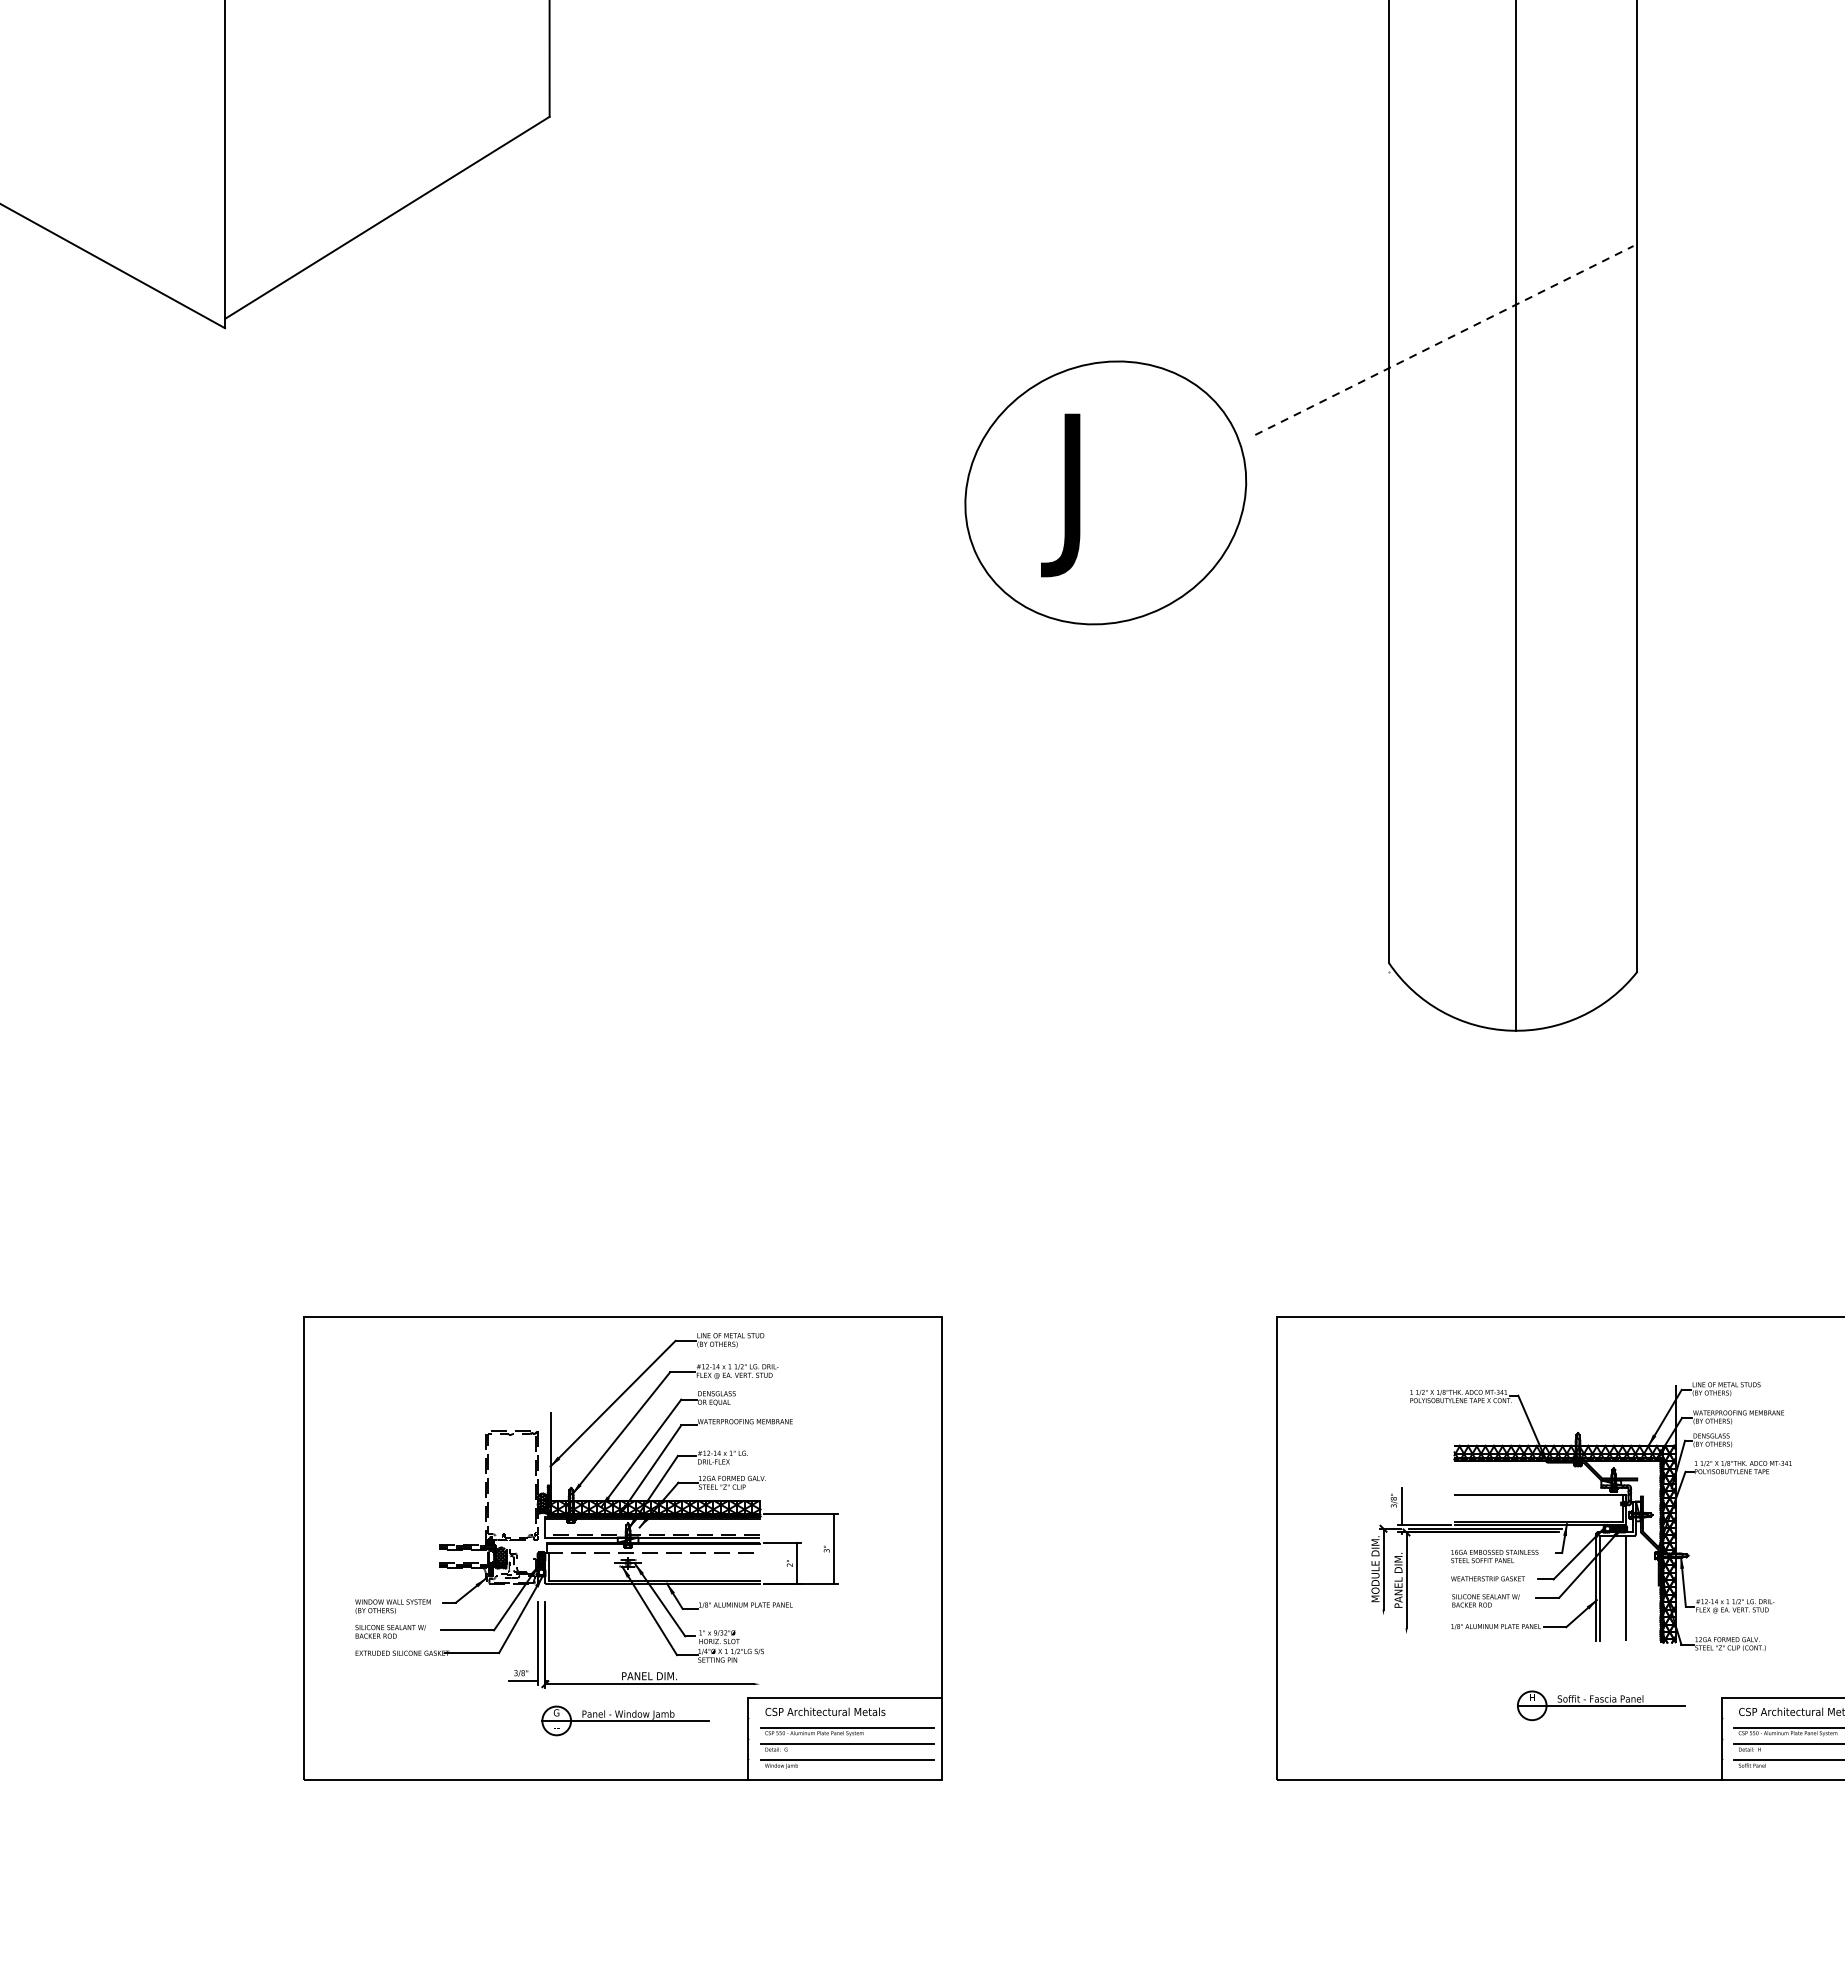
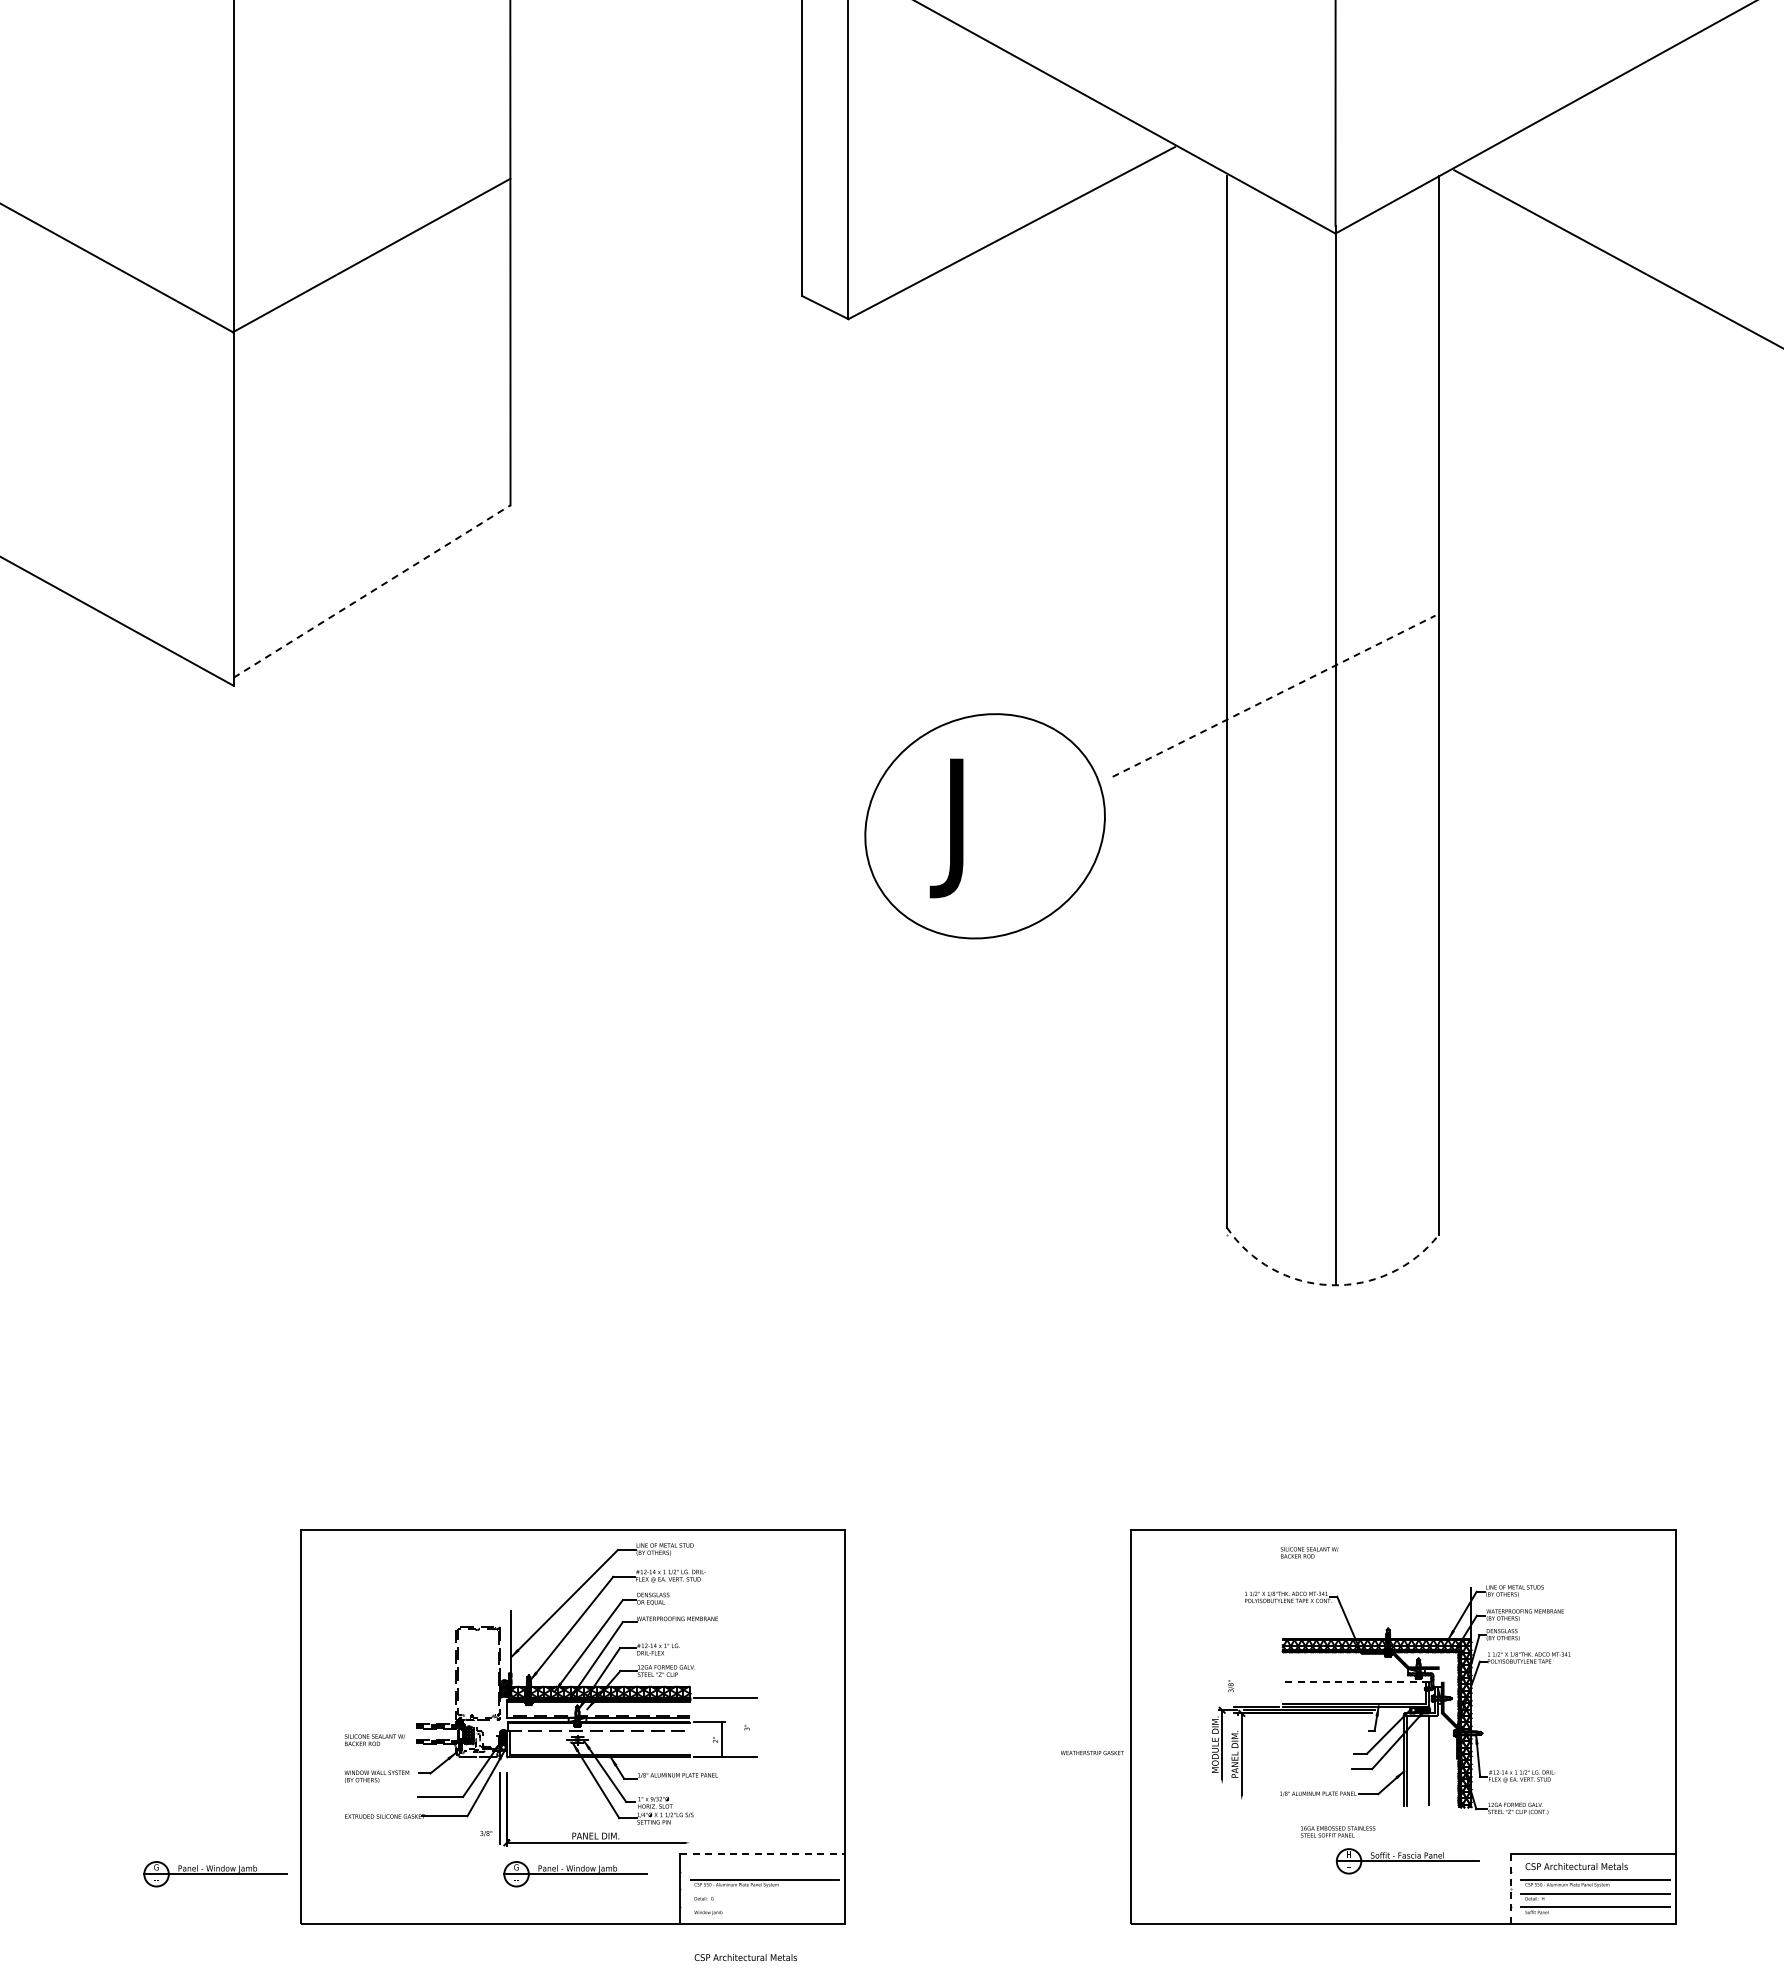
line: (387, 217) -> (372, 591), solid -> dashed
arc: (1510, 1031) -> (1330, 1285), solid -> dashed
line: (1540, 1495) -> (1356, 1681), solid -> dashed
line: (1401, 1506) -> (1237, 1691), removed
line: (834, 1548) -> (753, 1727), removed
text: (1495, 1555) -> (1338, 1831), moved
text: (1488, 1578) -> (1092, 1752), moved
text: (1485, 1600) -> (1309, 1552), moved
text: (390, 1632) -> (374, 1740), moved
line: (522, 1681) -> (487, 1840), removed
line: (844, 1697) -> (762, 1854), solid -> dashed
text: (824, 1711) -> (745, 1957), moved
part: (203, 1721) -> (215, 1874), added
line: (1722, 1738) -> (1511, 1889), solid -> dashed
line: (847, 1744) -> (764, 1894), removed
line: (847, 1759) -> (764, 1907), removed

